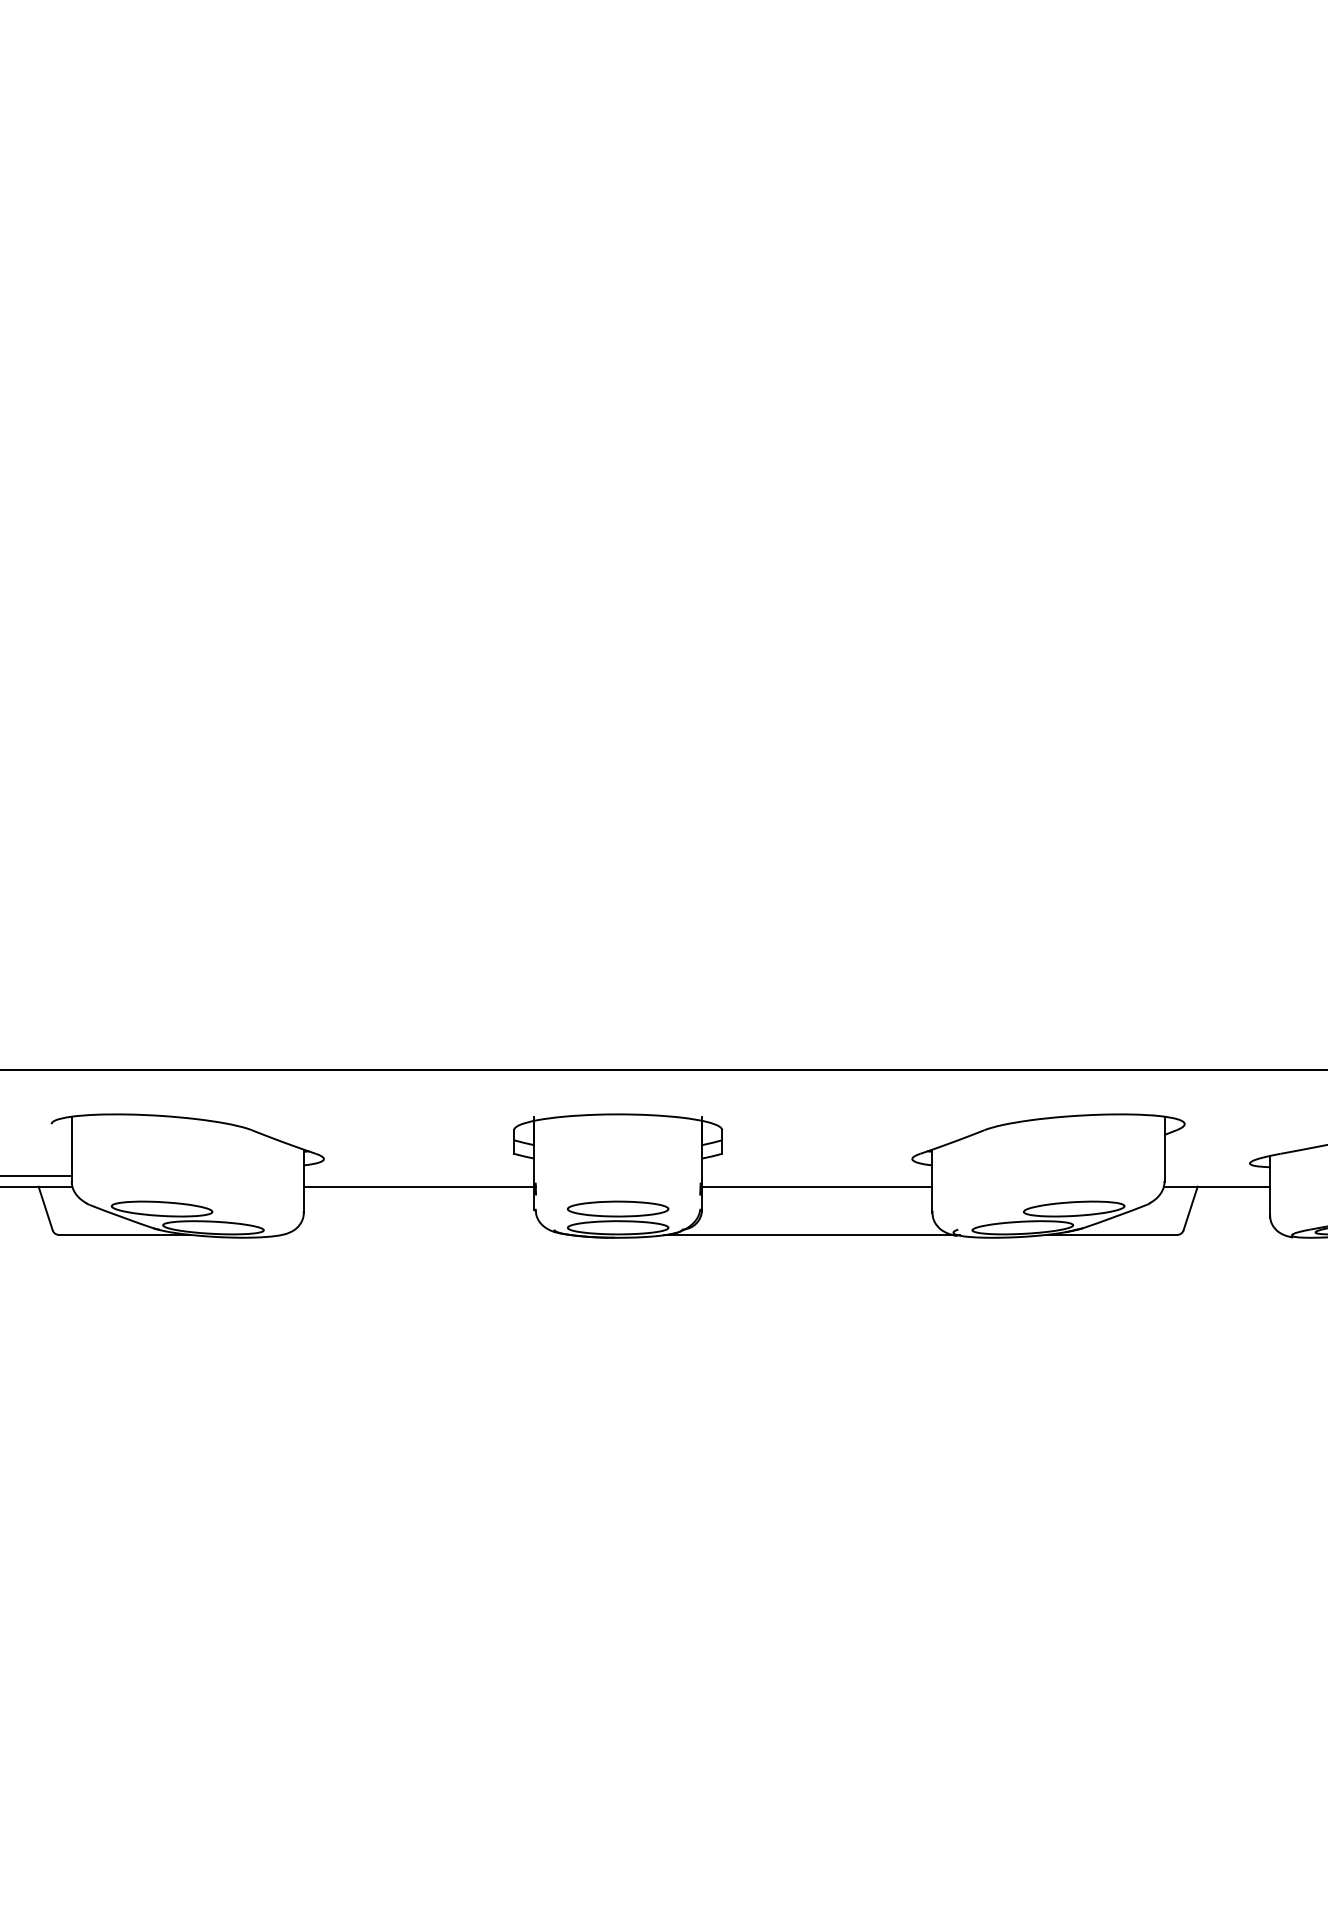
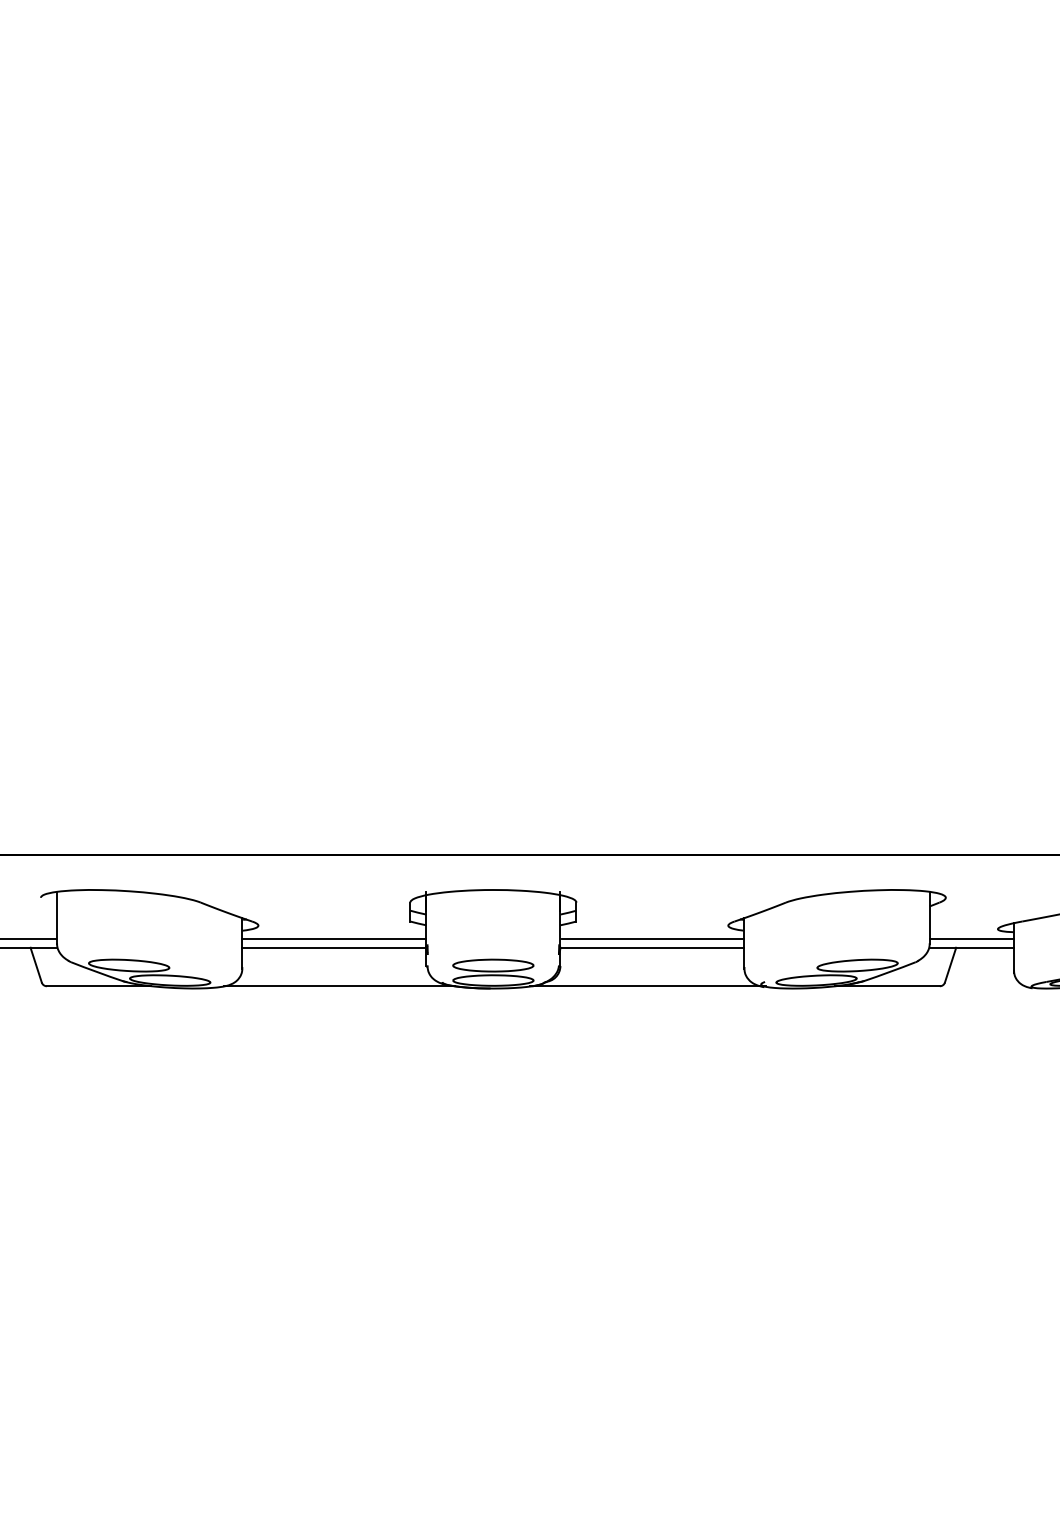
line: (418, 1176) -> (333, 939), added
line: (818, 1176) -> (653, 939), added
line: (1217, 1176) -> (972, 939), added
line: (425, 1234) -> (339, 985), added

